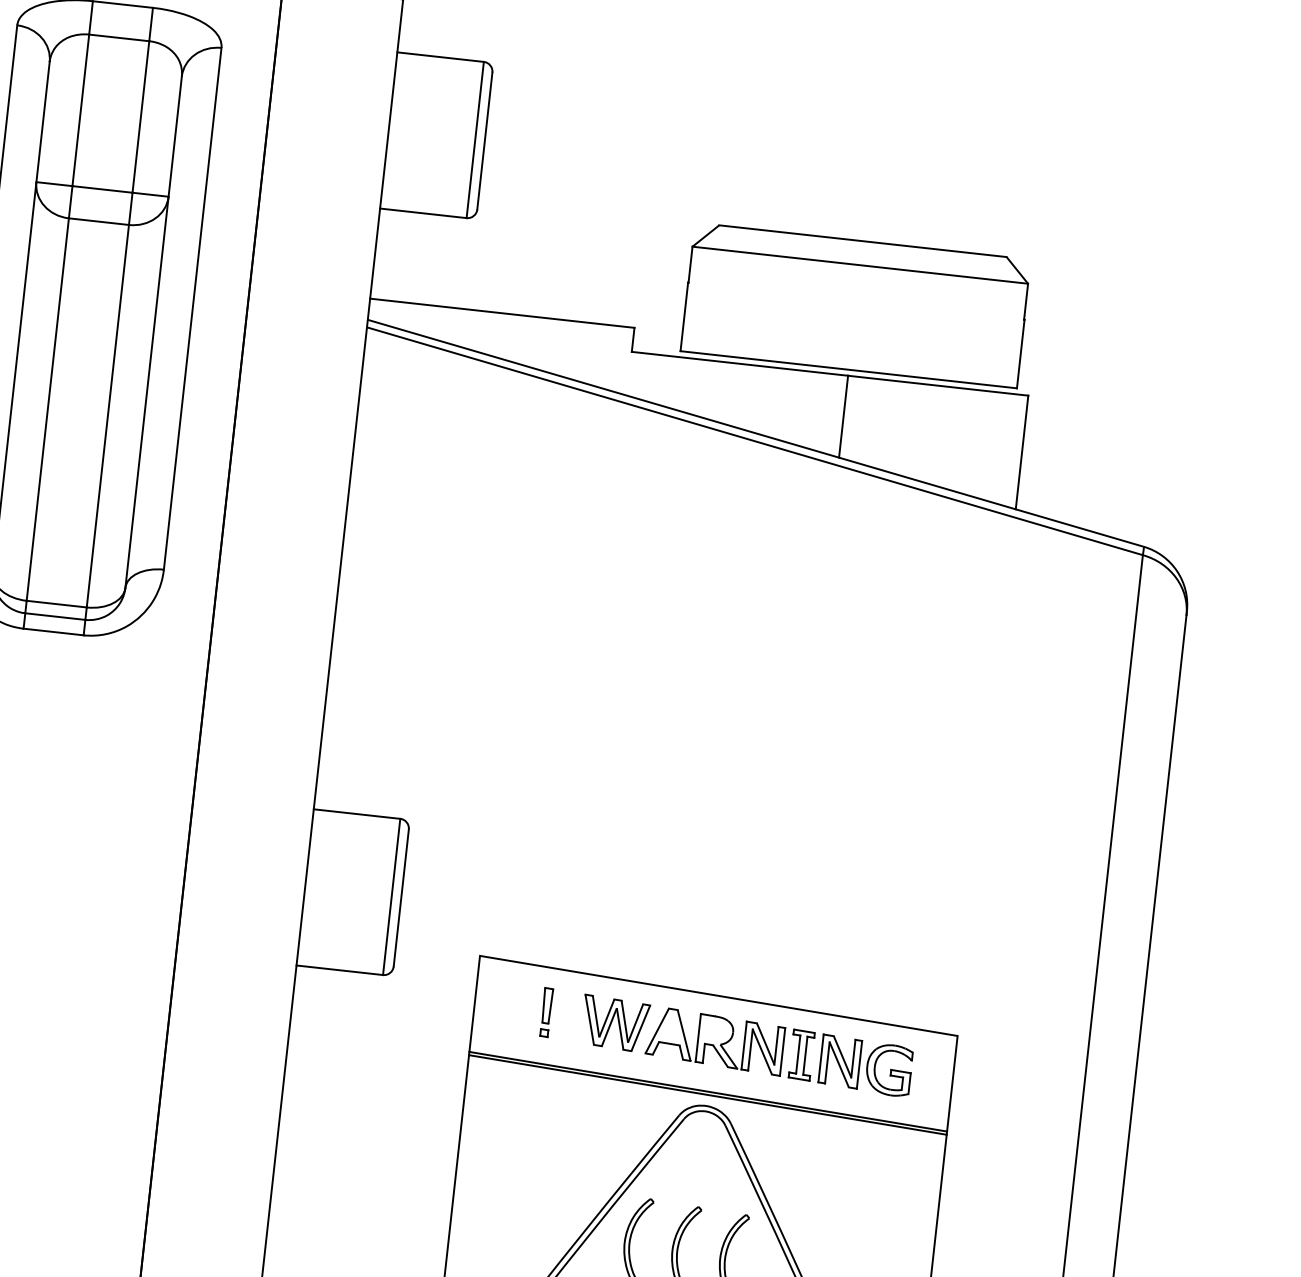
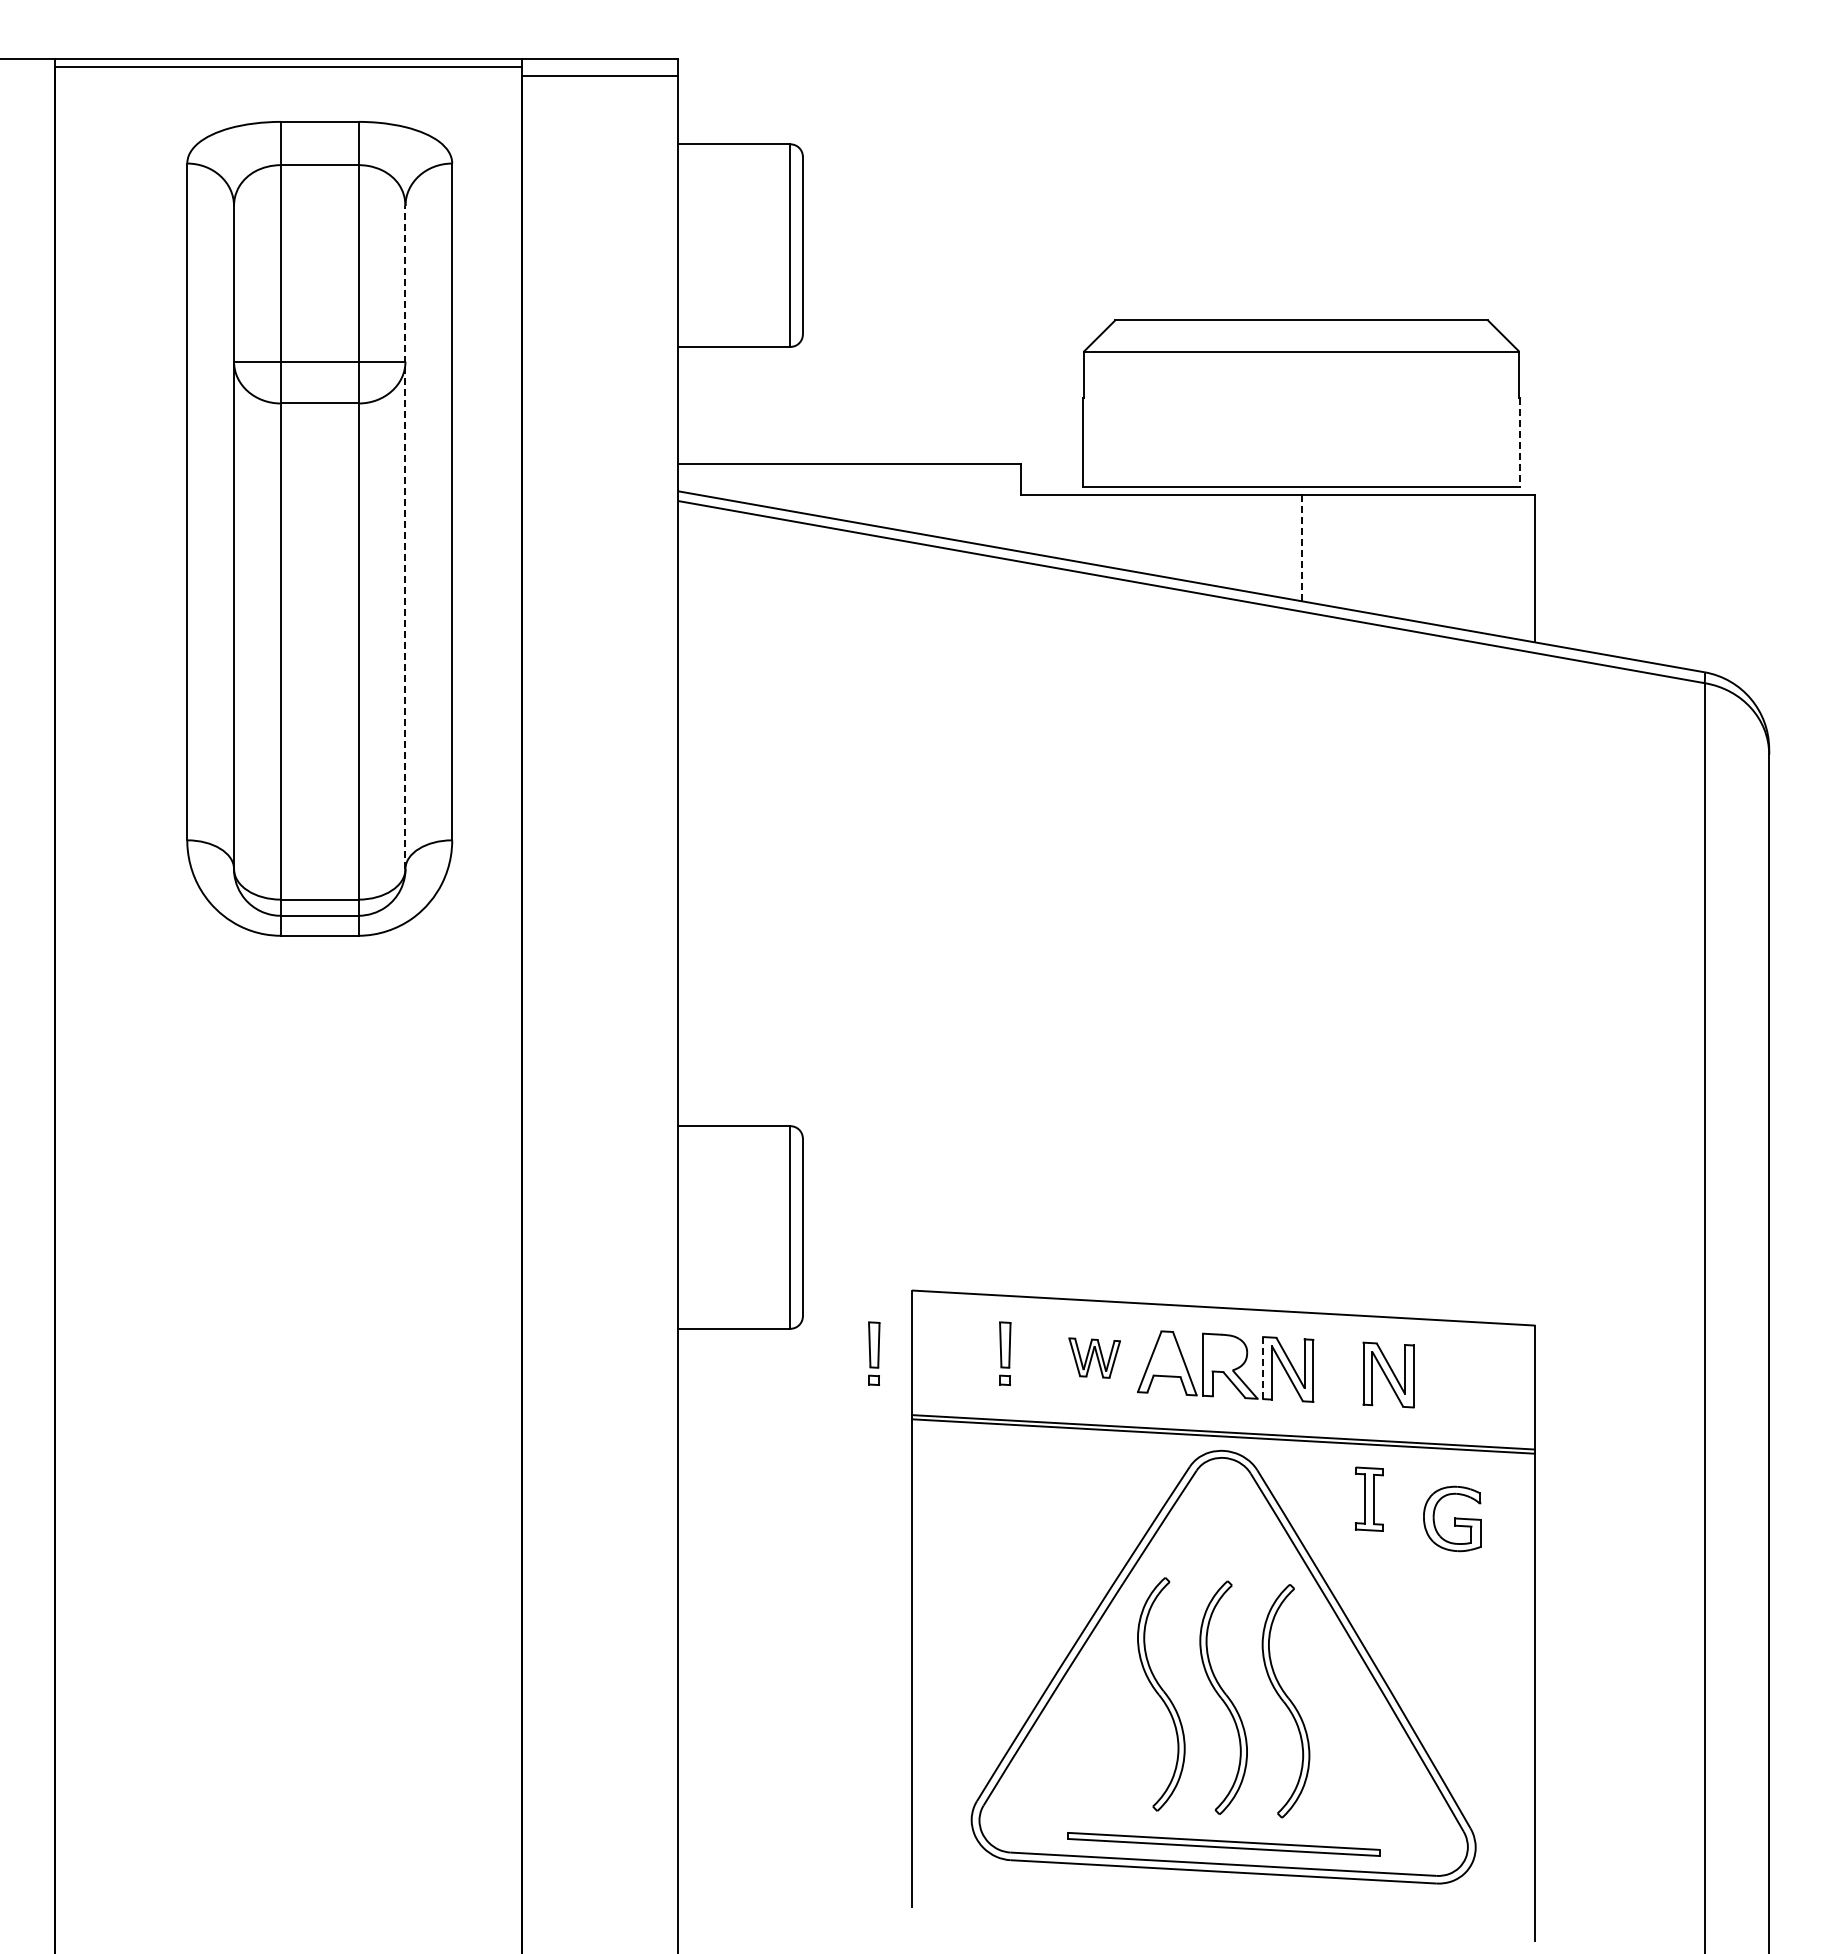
line: (153, 332) -> (405, 537), solid -> dashed
line: (1020, 354) -> (1519, 443), solid -> dashed
line: (843, 417) -> (1301, 548), solid -> dashed
part: (445, 1001) -> (874, 1353), added
part: (615, 1023) -> (1094, 1357), size x0.6
line: (744, 1045) -> (1263, 1368), solid -> dashed
part: (801, 1054) -> (1368, 1498), moved
part: (889, 1069) -> (1452, 1518), moved

